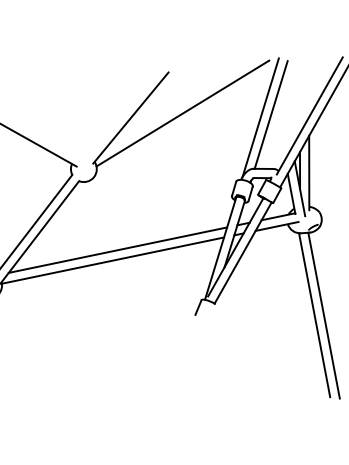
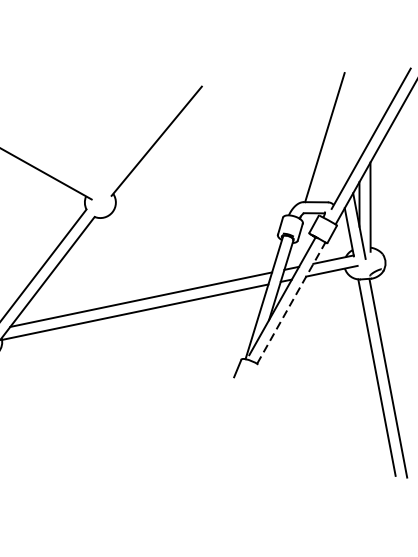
line: (182, 113) -> (218, 135), removed
line: (260, 117) -> (312, 140), removed
line: (243, 252) -> (291, 302), solid -> dashed

